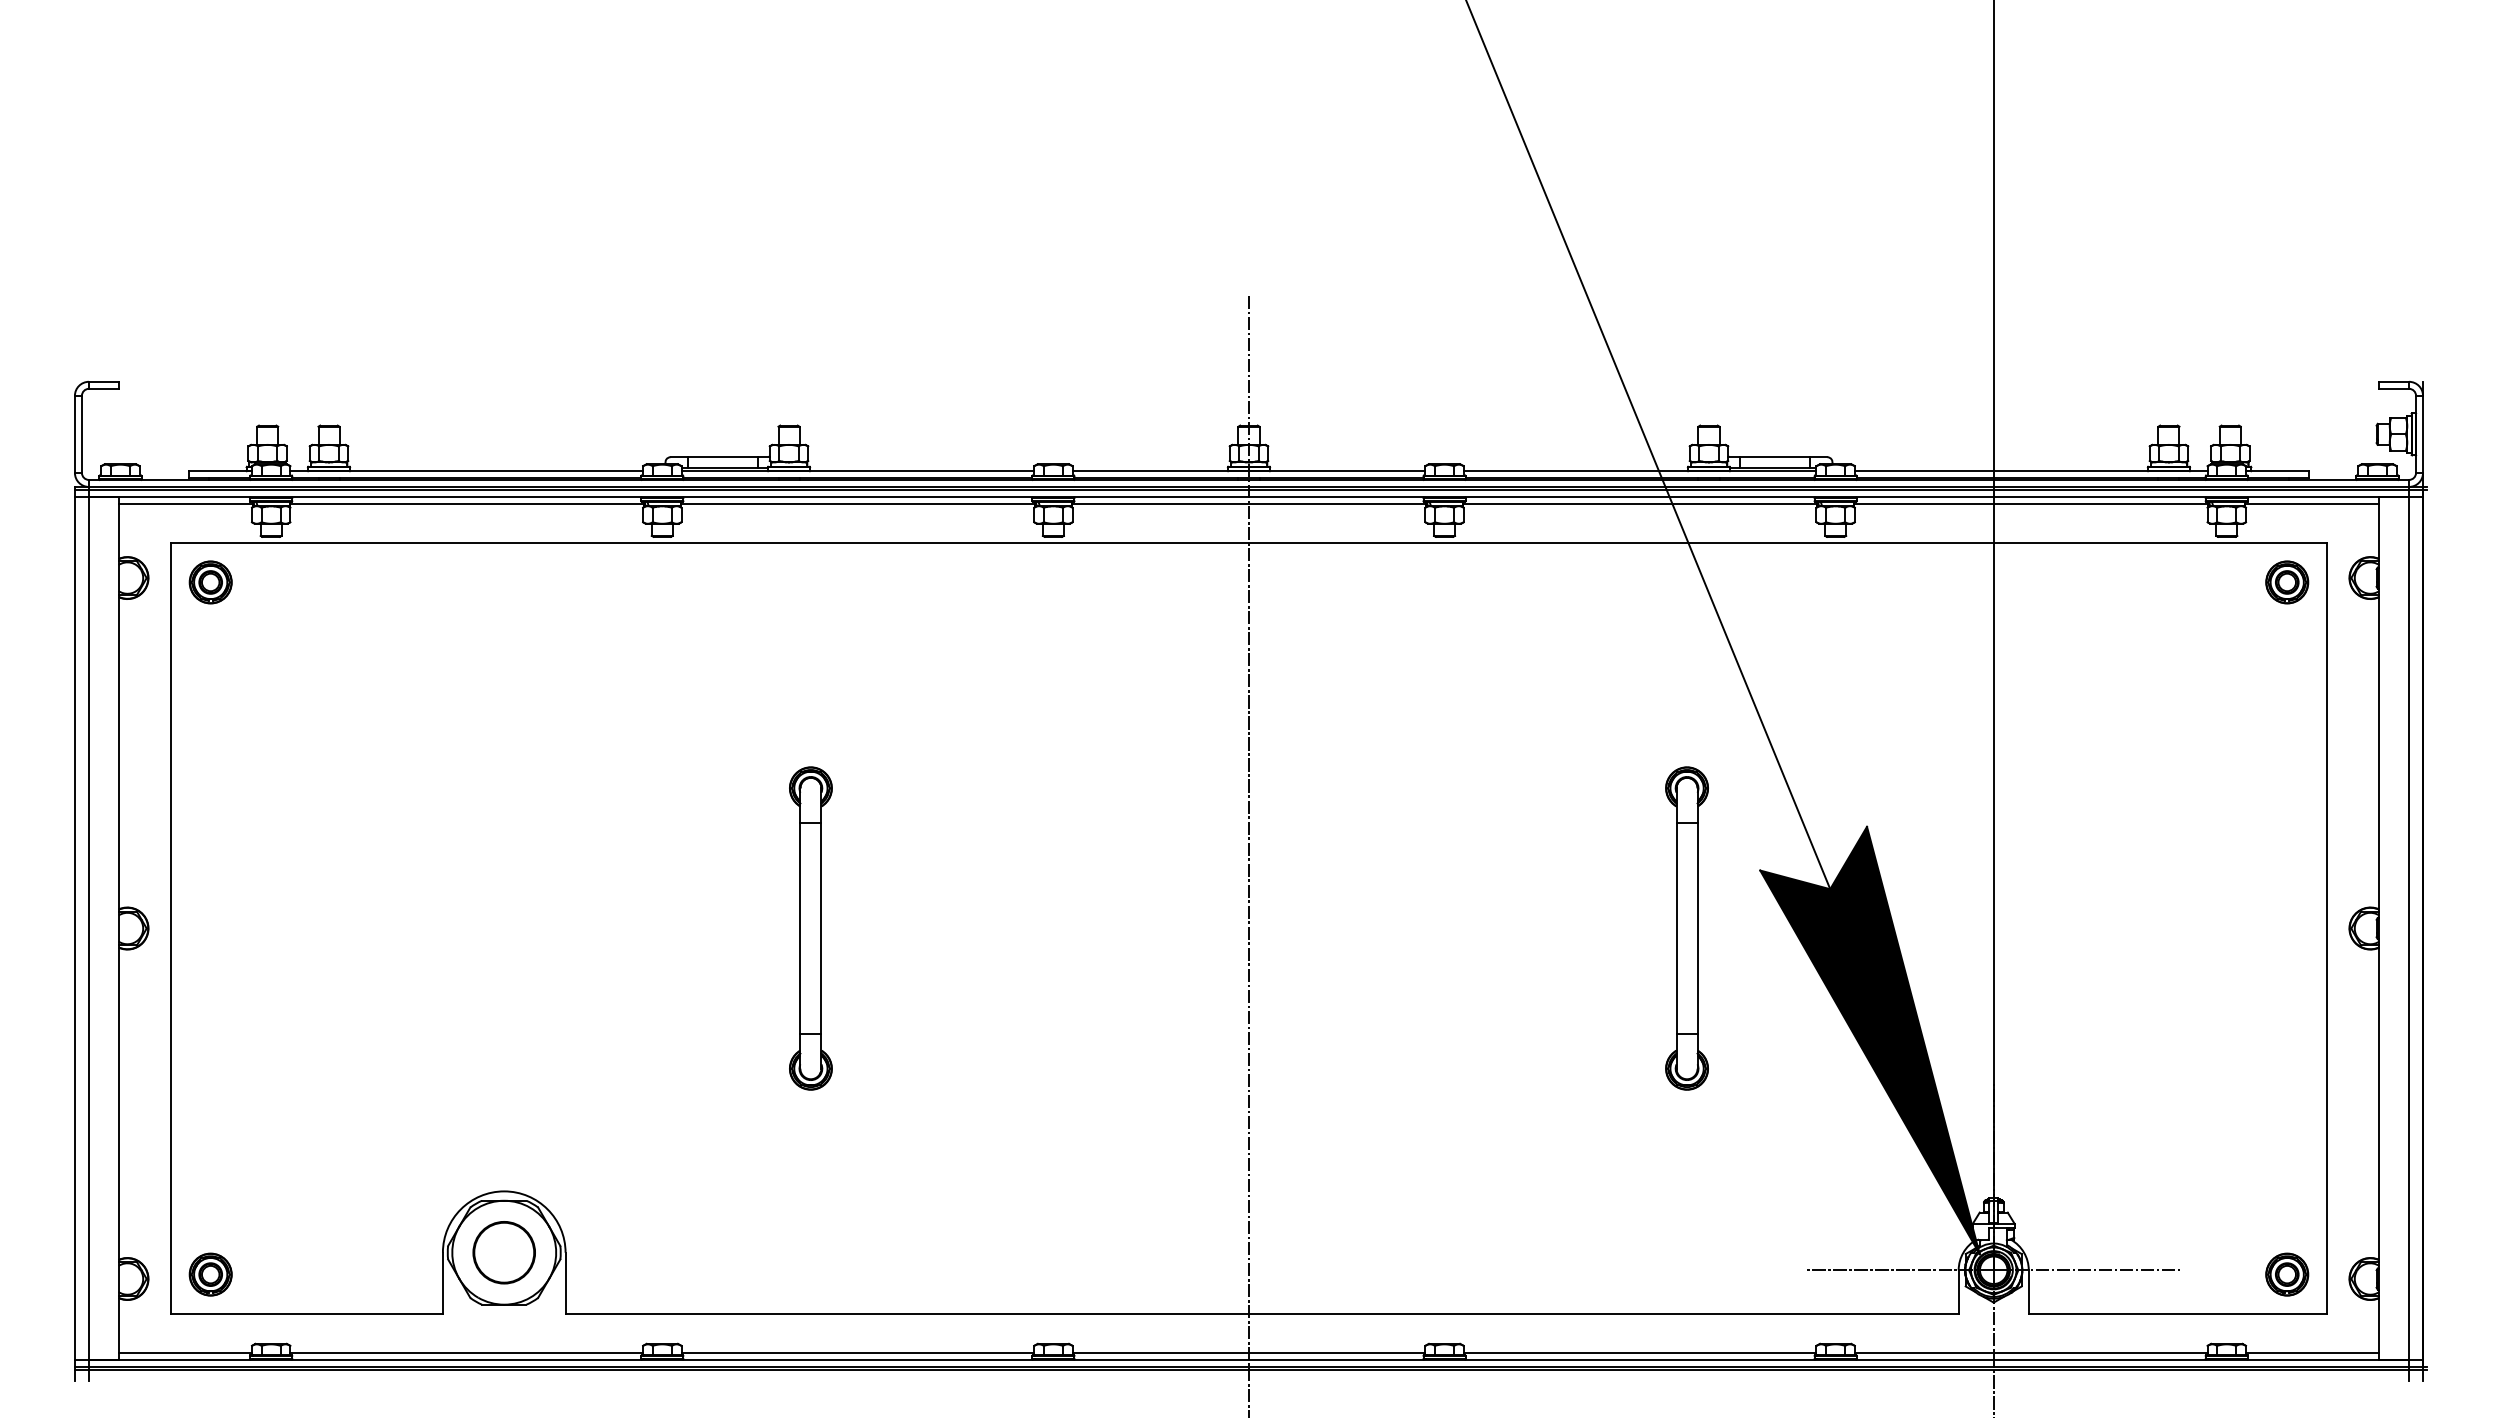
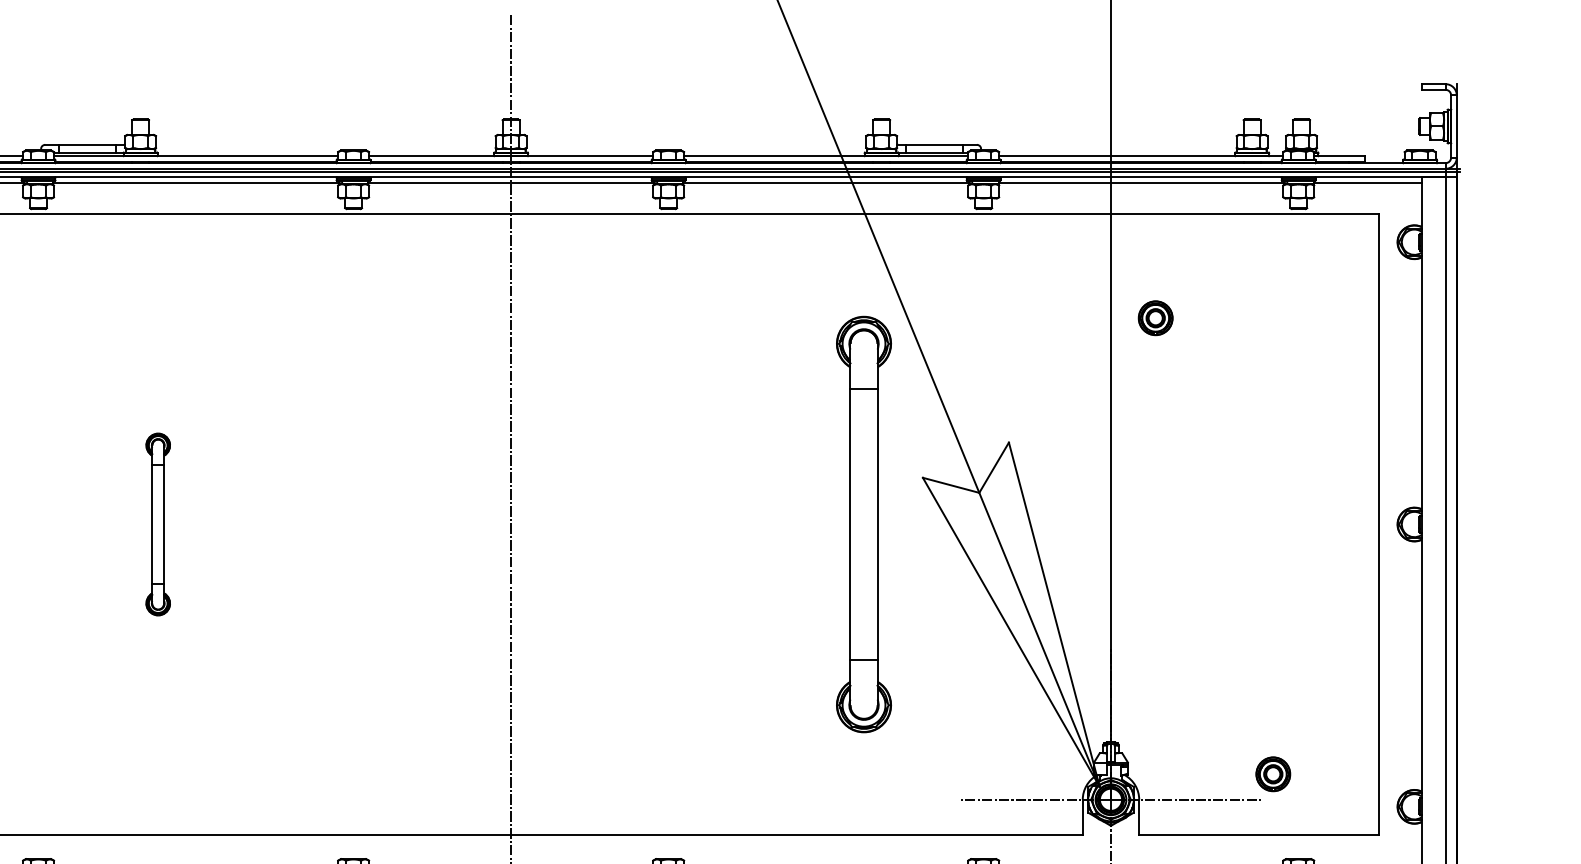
part: (2287, 582) -> (1155, 318), moved
part: (810, 928) -> (157, 524), size x0.7
part: (1686, 928) -> (863, 524), size x1.6
fill: (1869, 1040) -> (1010, 614), removed
part: (2287, 1274) -> (1273, 774), moved

